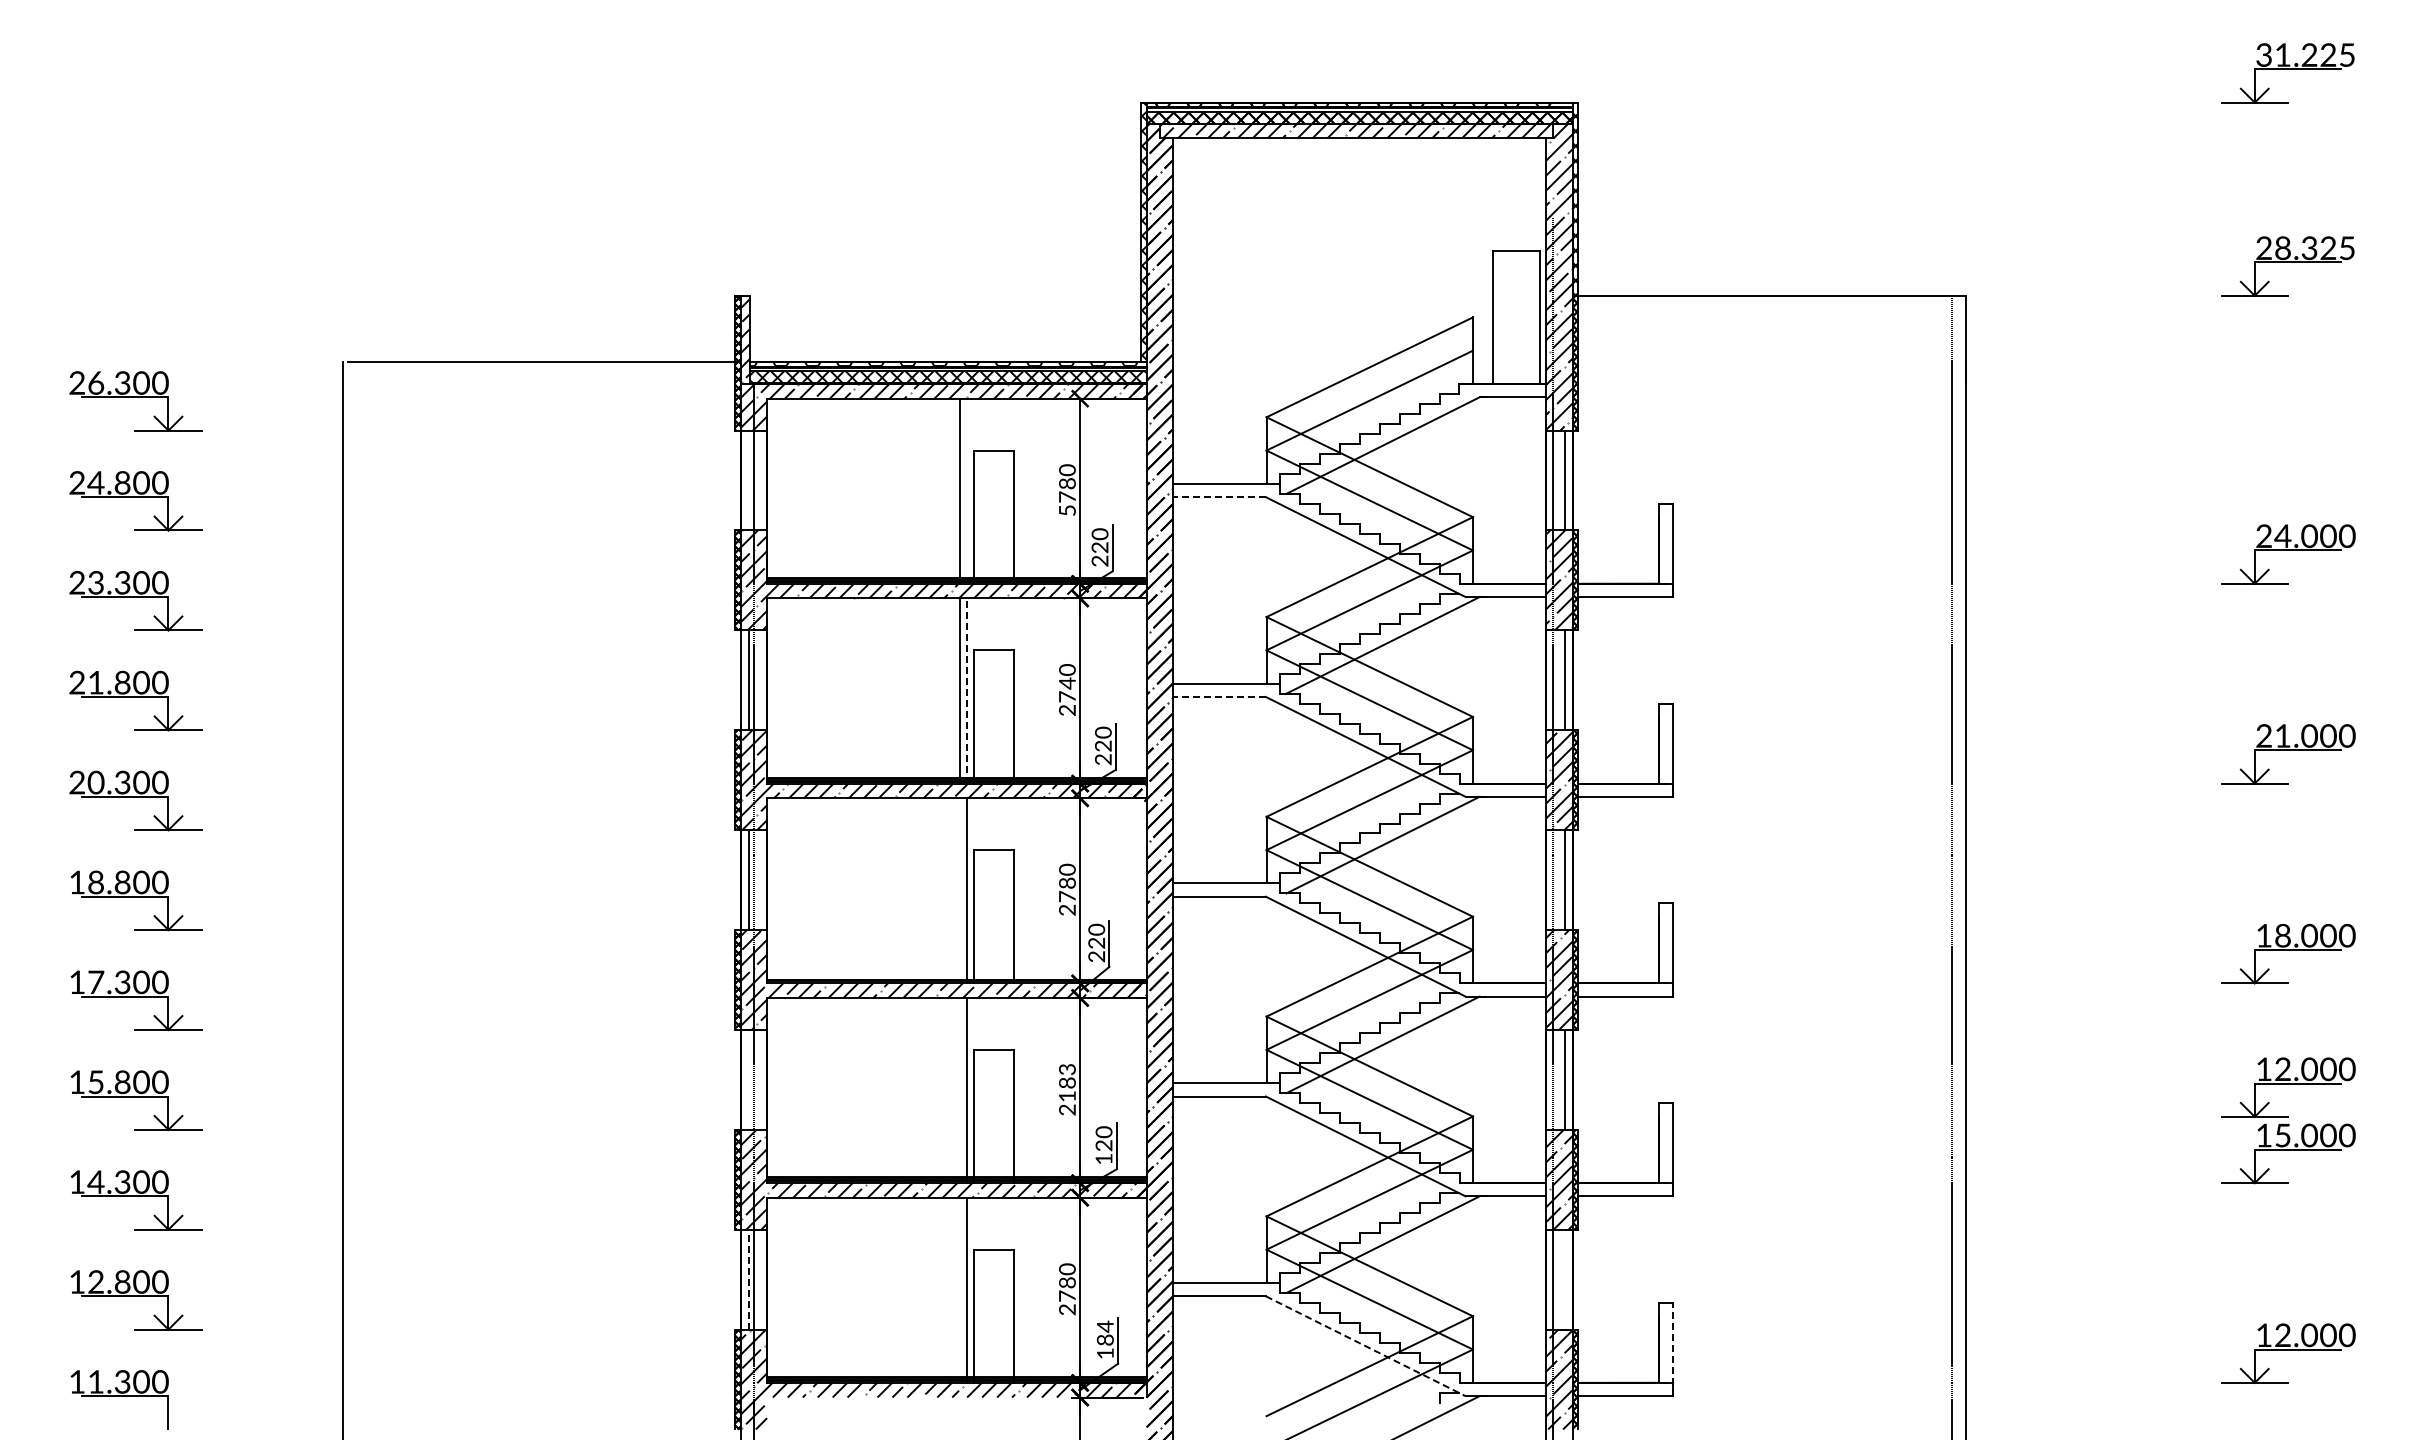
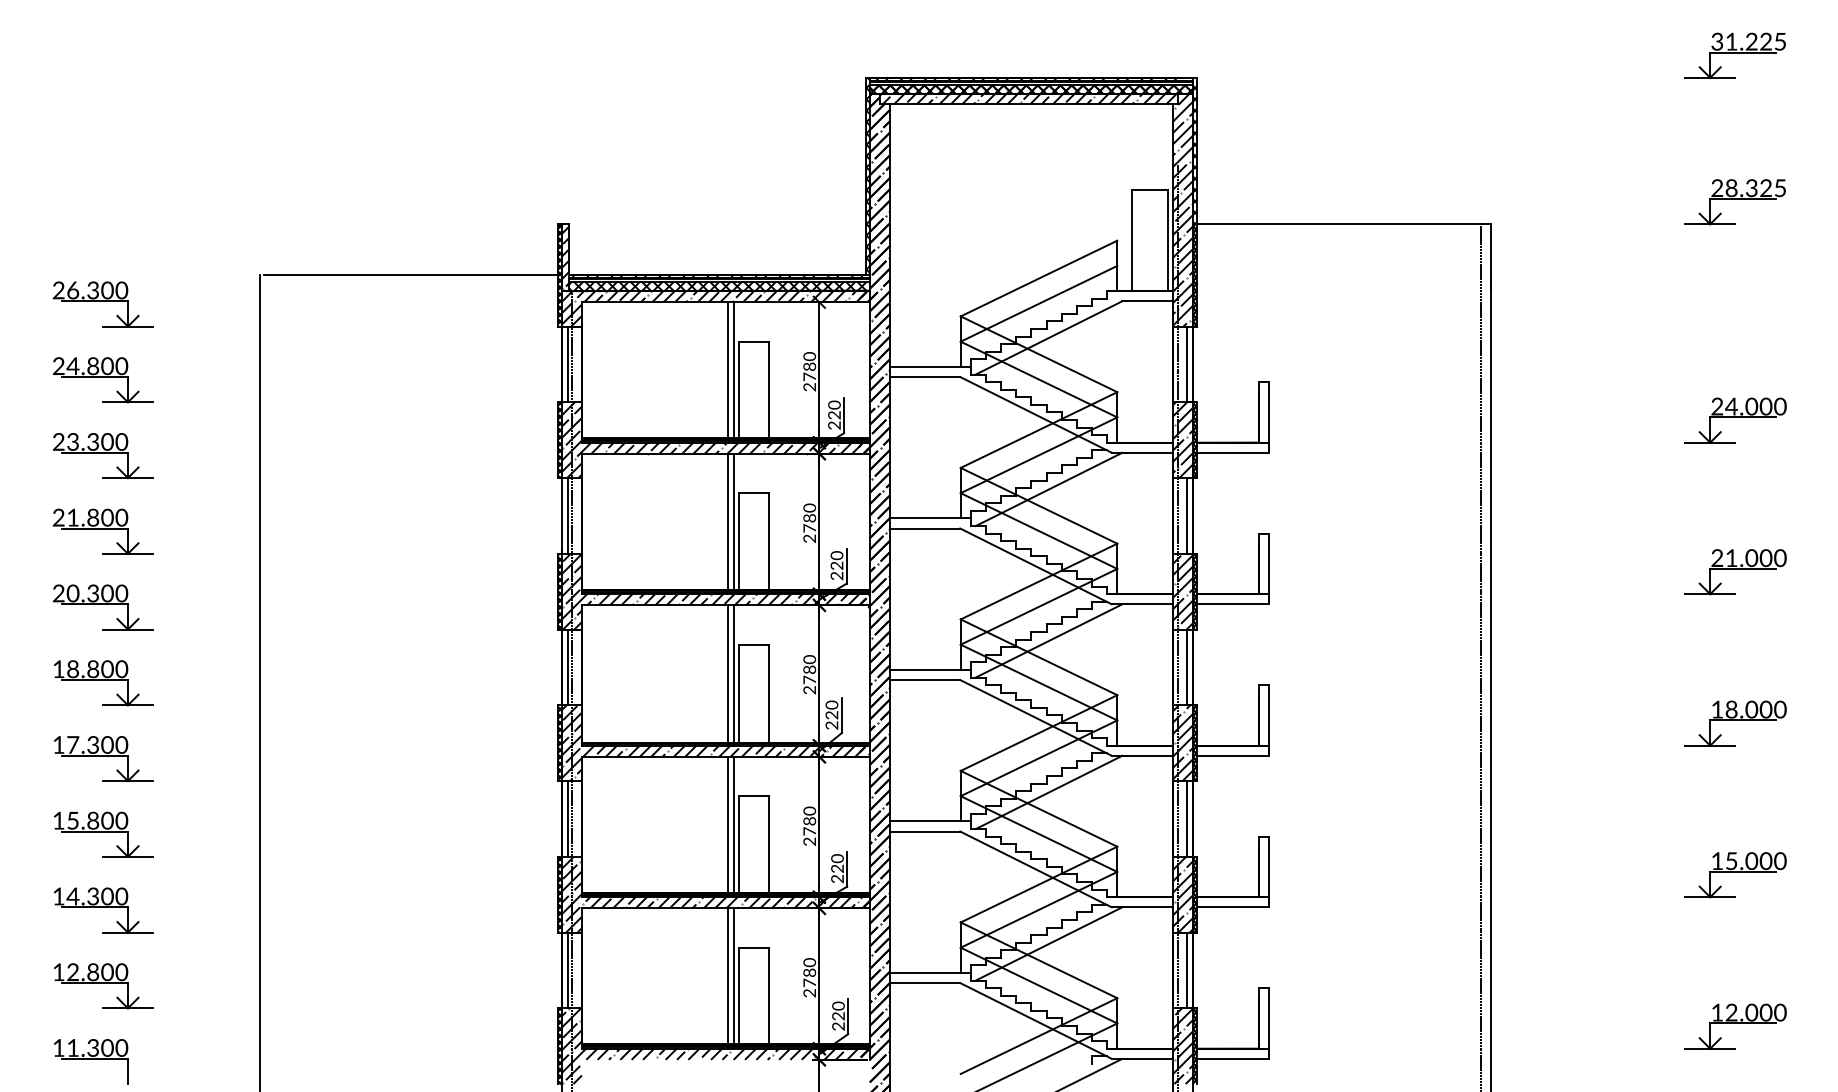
line: (748, 480) -> (567, 364), added
line: (966, 490) -> (733, 371), added
line: (1219, 497) -> (925, 377), dashed -> solid
text: (1067, 510) -> (809, 387), 5780 -> 2780
text: (1067, 683) -> (809, 518), 2740 -> 2780
line: (966, 690) -> (733, 523), dashed -> solid
line: (1219, 696) -> (925, 528), dashed -> solid
line: (960, 890) -> (728, 675), added
line: (748, 1079) -> (567, 818), added
text: (1067, 1082) -> (809, 820), 2183 -> 2780
part: (2288, 1087) -> (1735, 824), removed
line: (960, 1090) -> (728, 826), added
text: (1103, 1158) -> (837, 878), 120 -> 220
line: (748, 1279) -> (567, 970), dashed -> solid
line: (1564, 1279) -> (1186, 970), added
line: (960, 1289) -> (728, 977), added
text: (1105, 1339) -> (838, 1015), 184 -> 220
line: (1365, 1346) -> (1035, 1021), dashed -> solid
line: (1672, 1349) -> (1268, 1023), dashed -> solid

